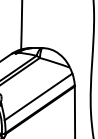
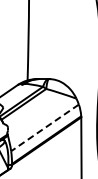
line: (38, 97) -> (44, 128), solid -> dashed

